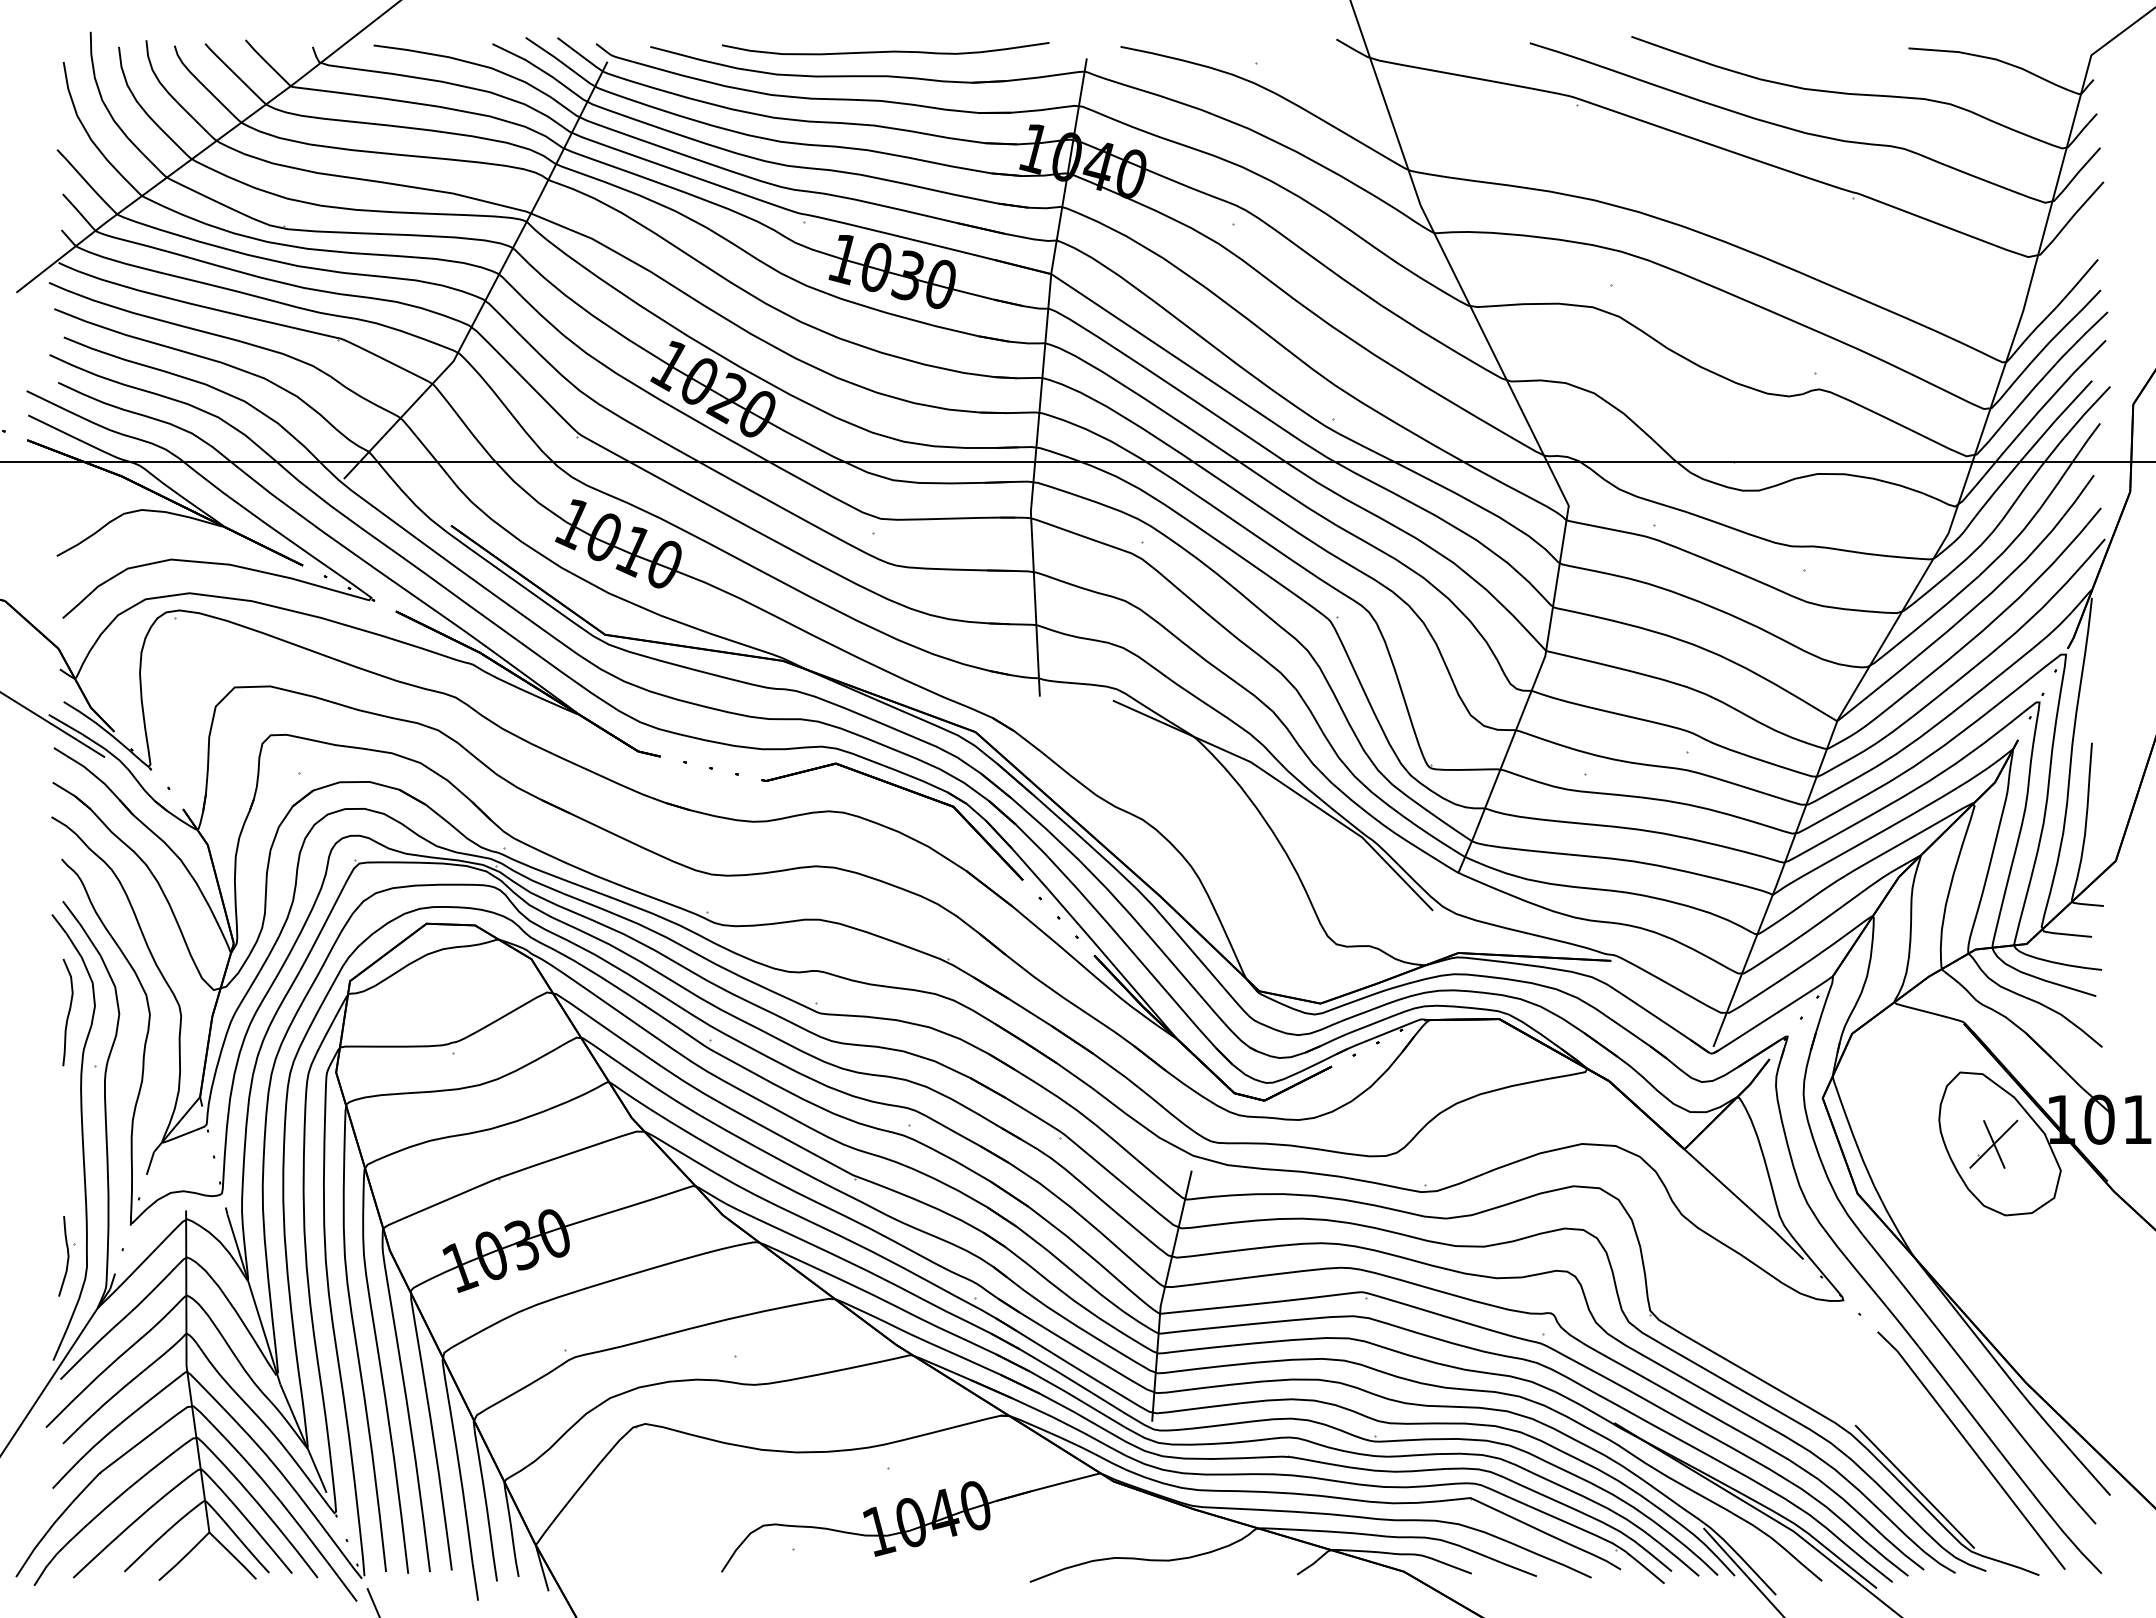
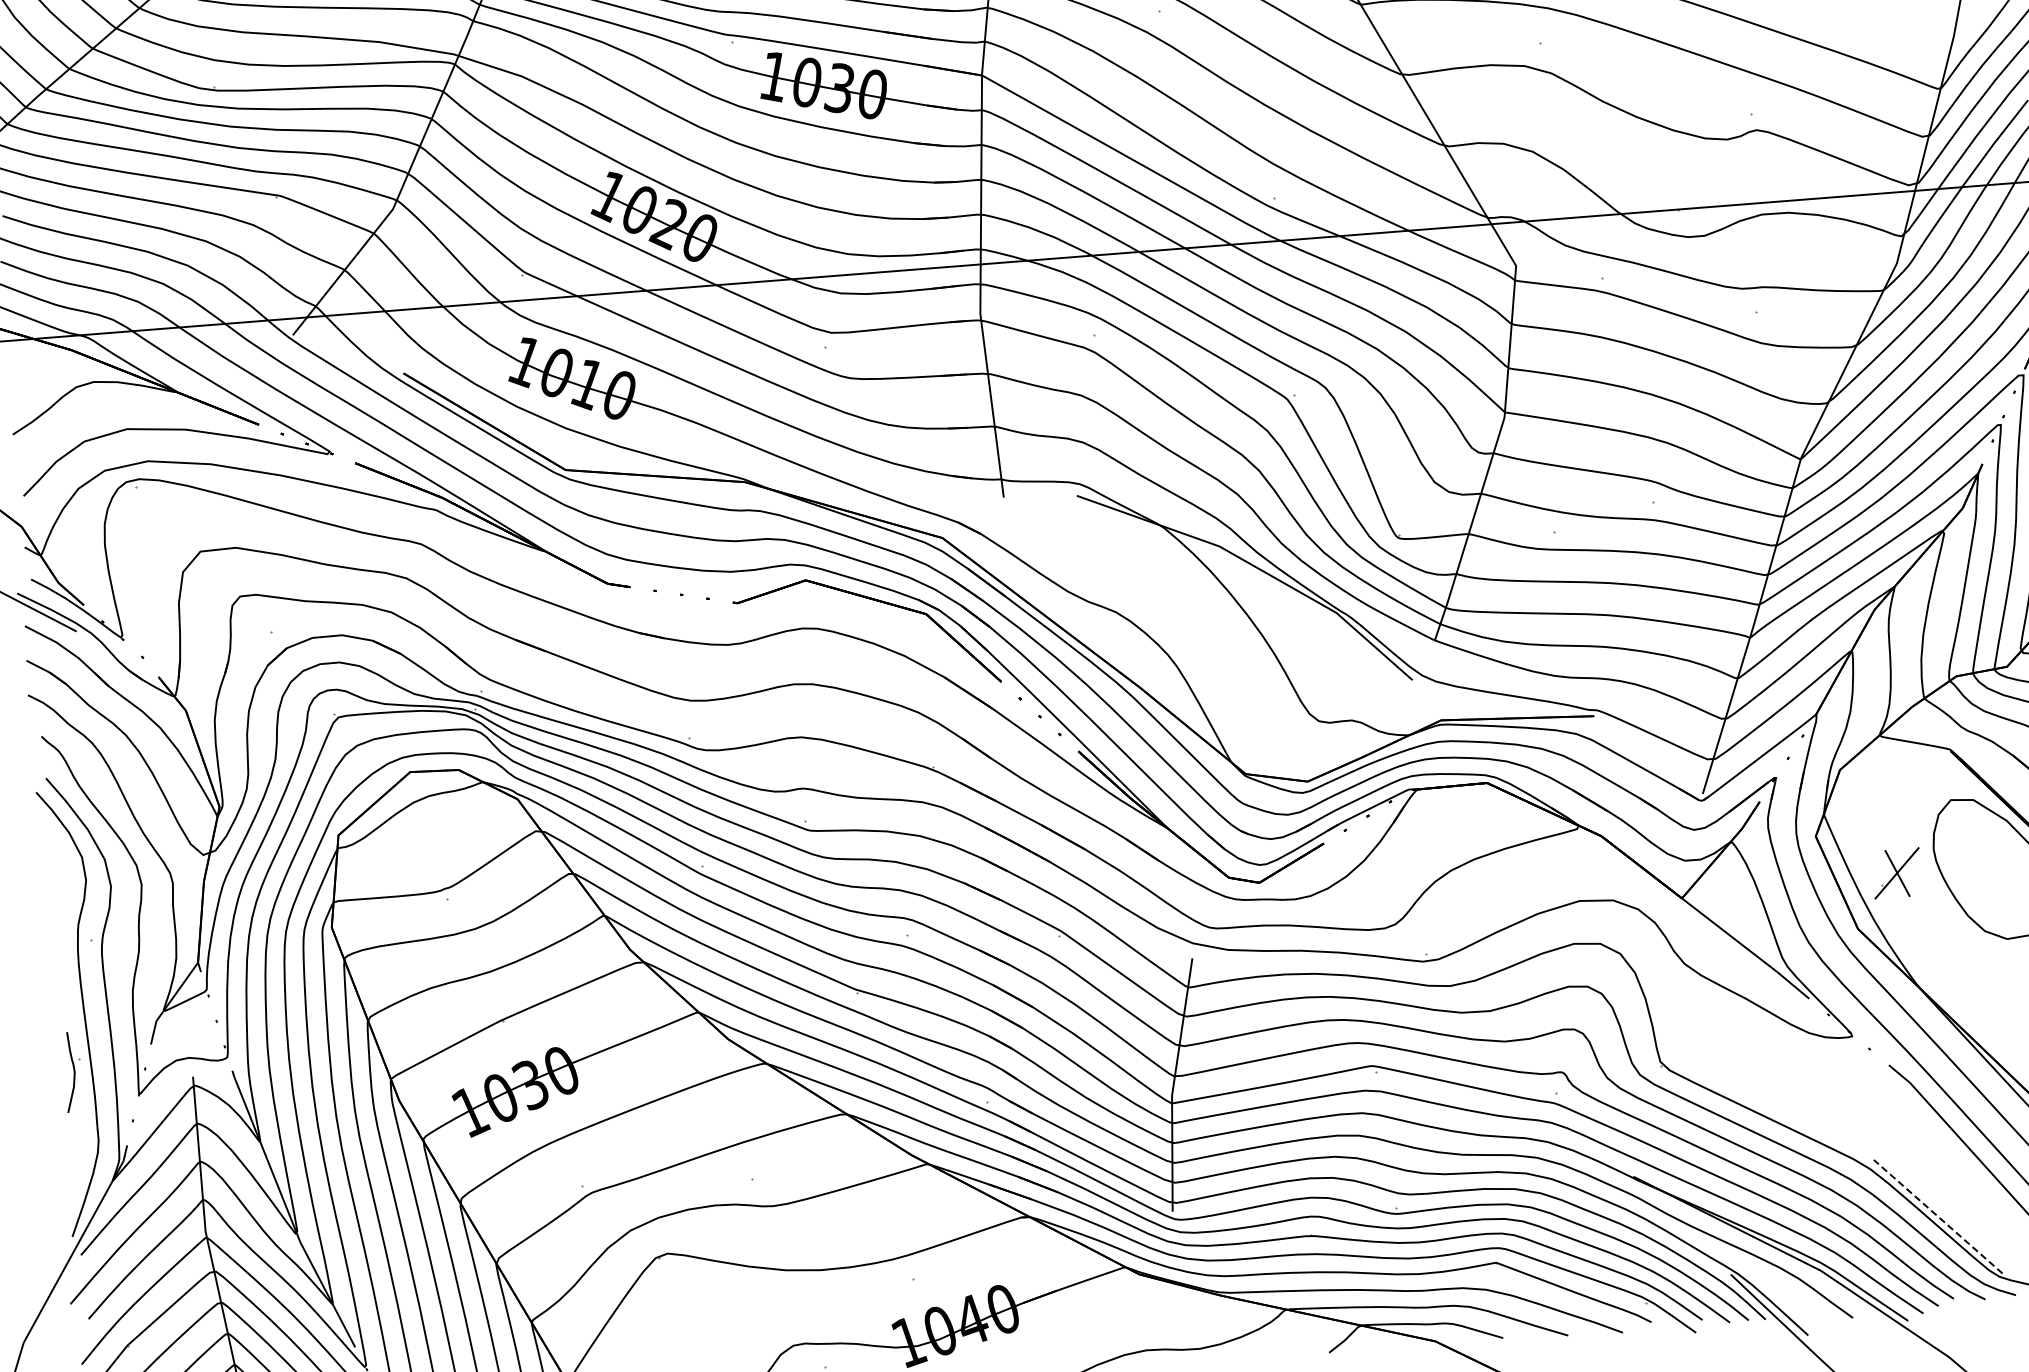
curve: (68, 1012) -> (60, 888), removed
part: (1993, 1143) -> (1896, 872), moved
part: (66, 1256) -> (72, 1072), moved
line: (1914, 1486) -> (1937, 1216), solid -> dashed

